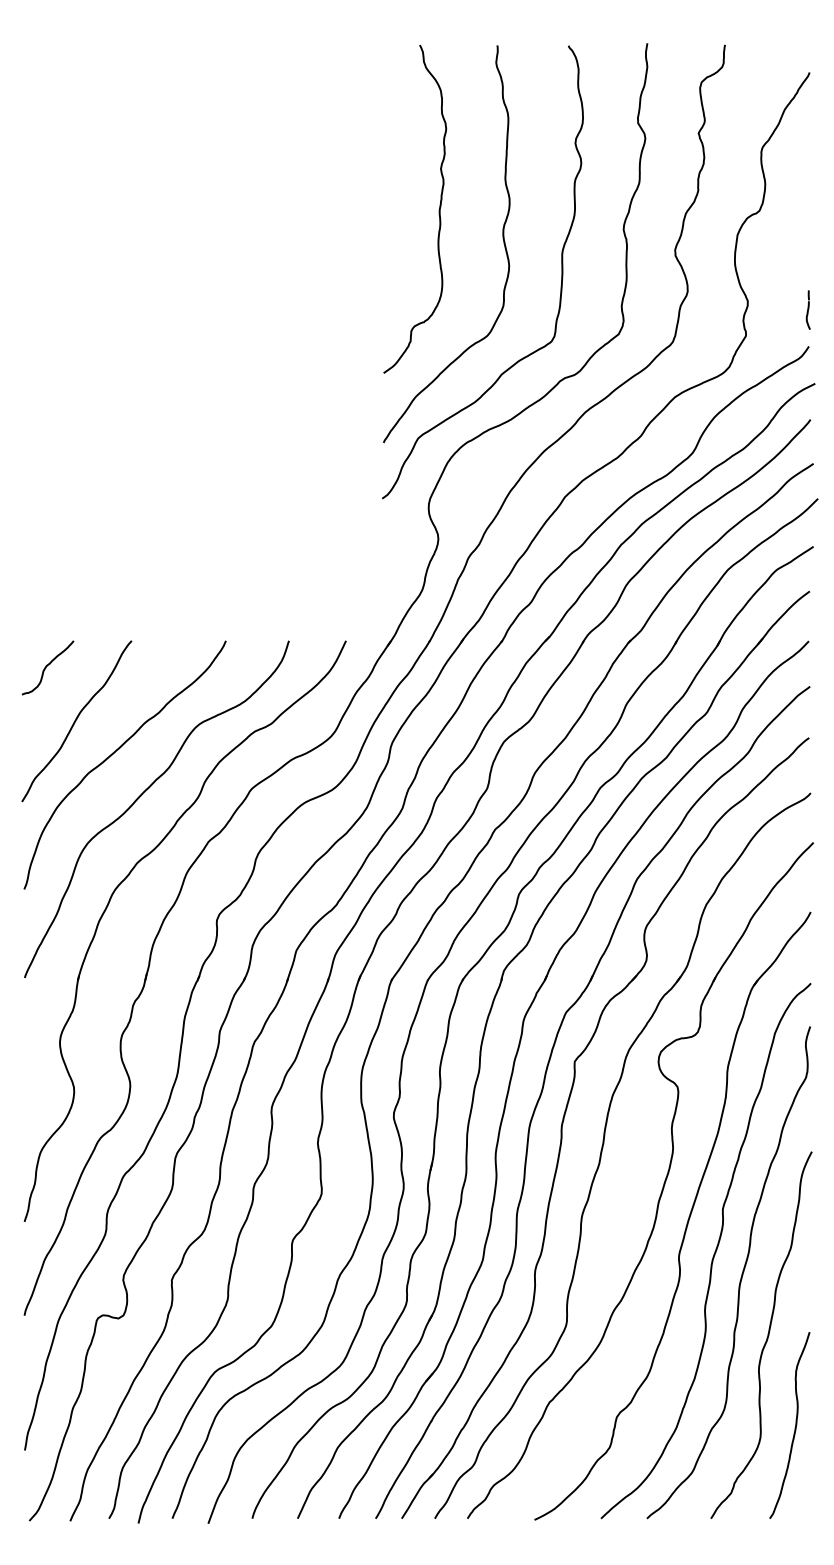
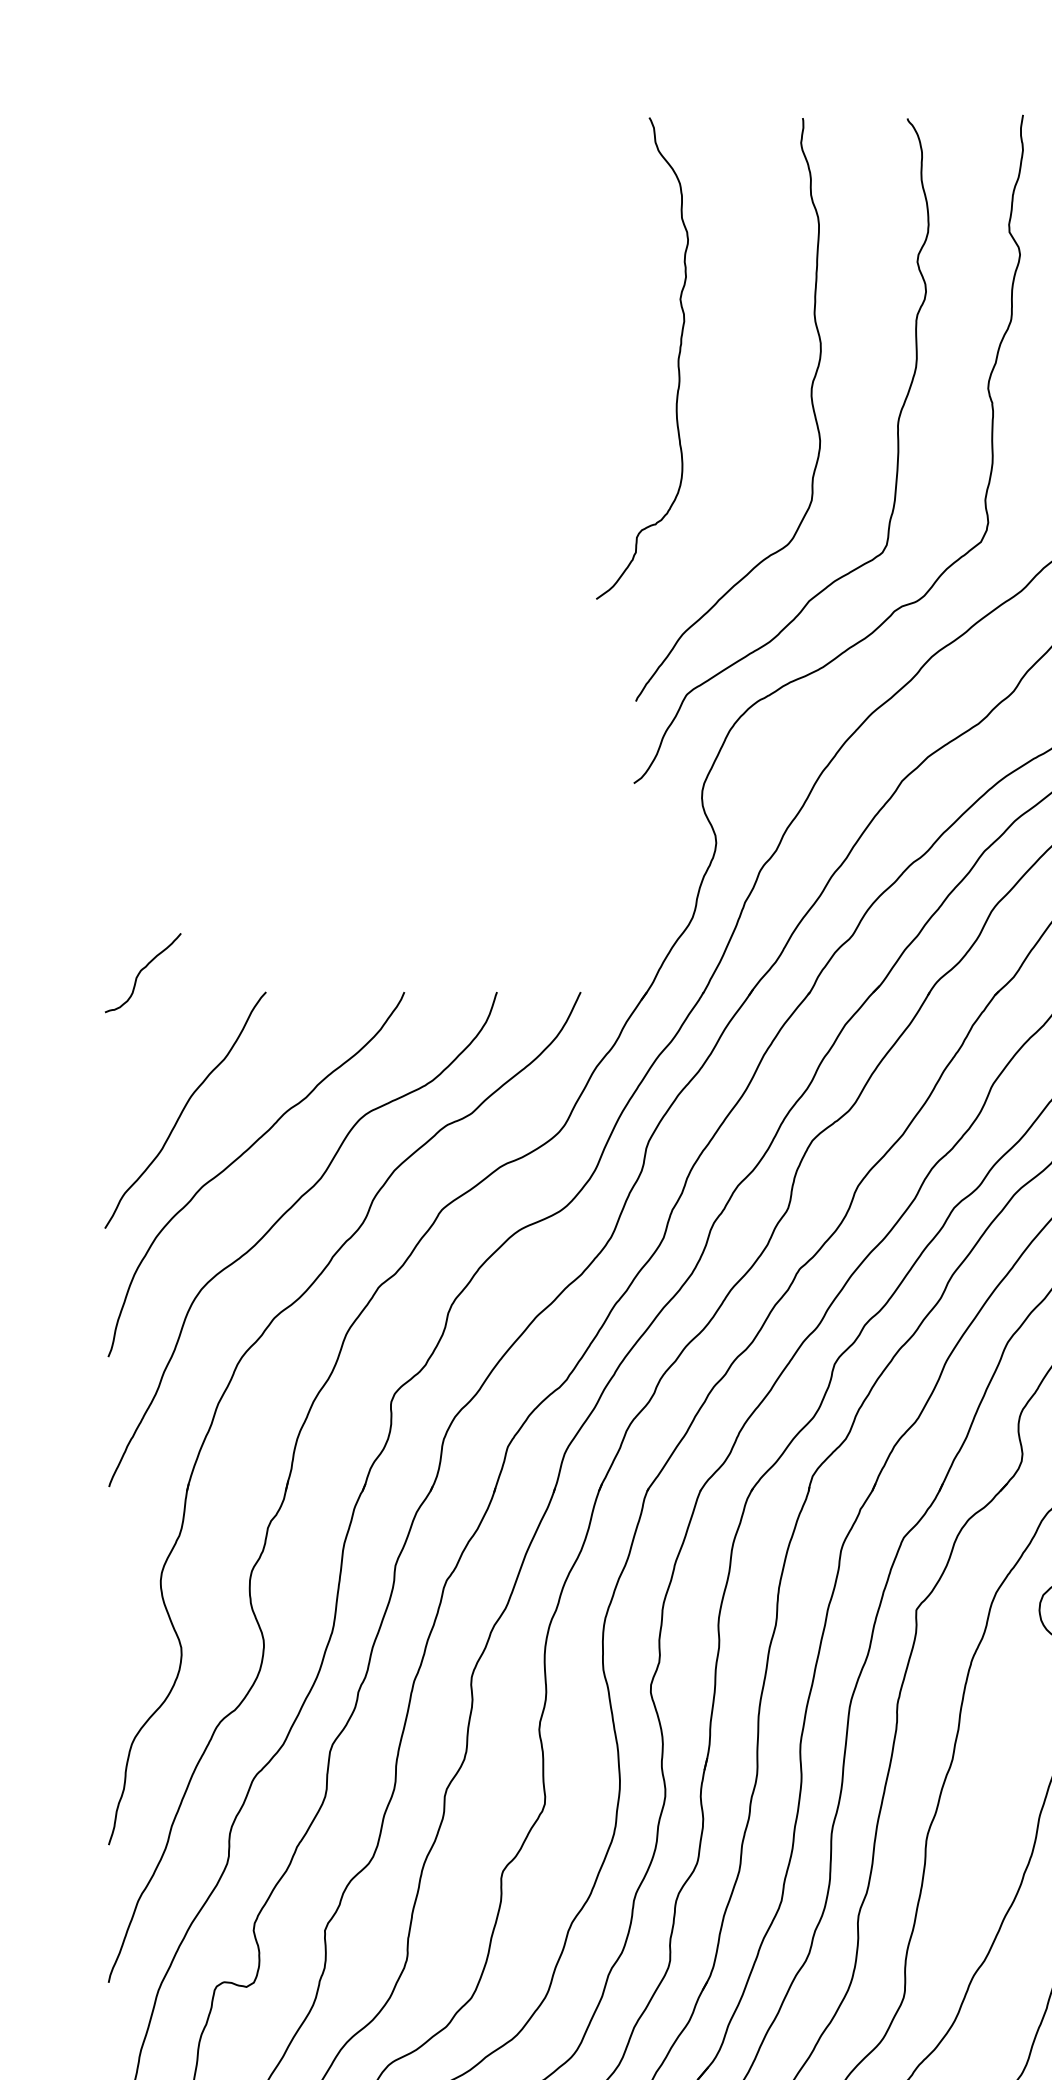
curve: (438, 209) -> (676, 358), moved
curve: (47, 666) -> (142, 971), moved

